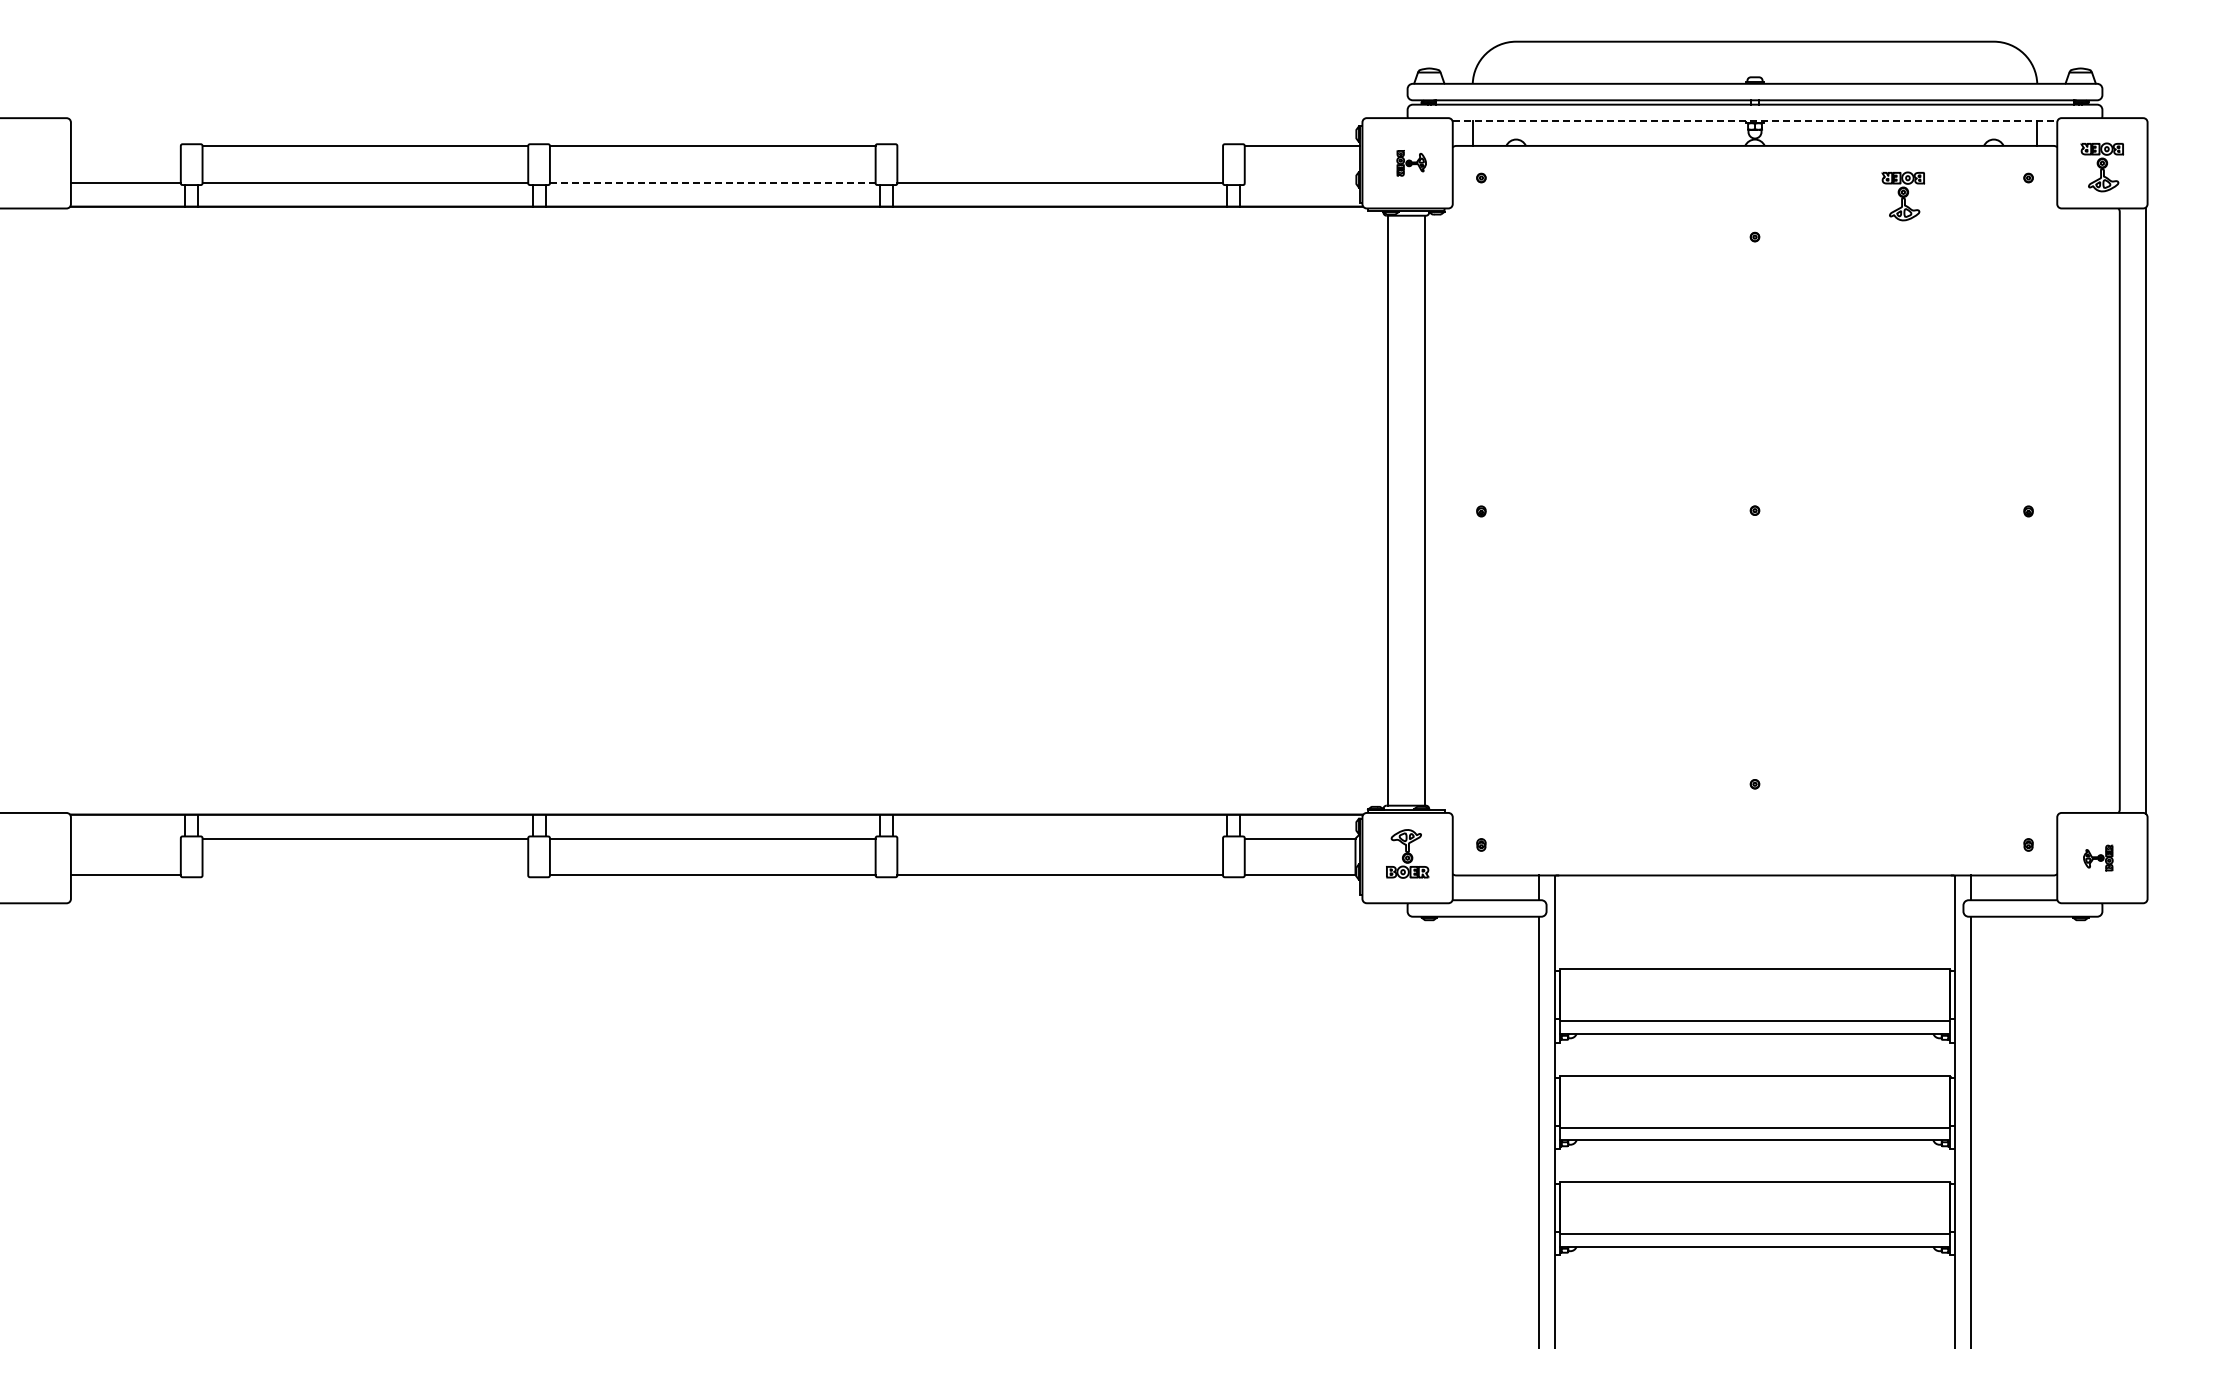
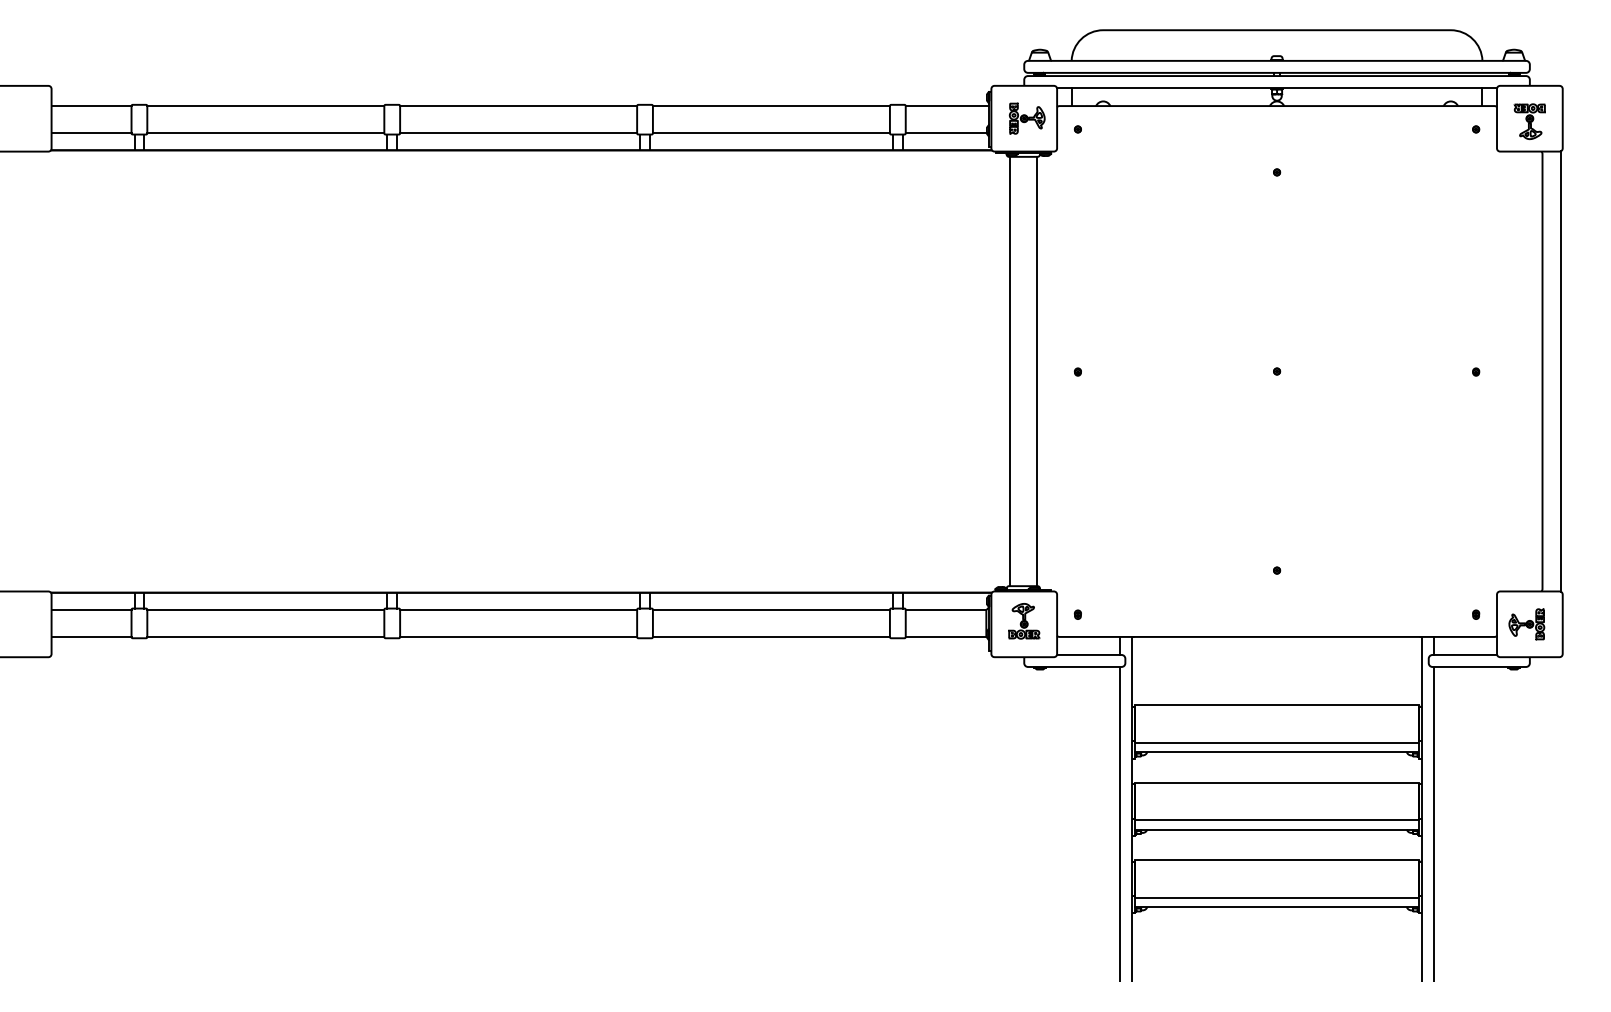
line: (1755, 121) -> (1277, 88), dashed -> solid
line: (125, 146) -> (91, 106), added
line: (1060, 146) -> (771, 106), added
part: (1411, 163) -> (1027, 118), size x1.67
line: (712, 182) -> (518, 132), dashed -> solid
line: (1300, 182) -> (946, 132), added
part: (1903, 196) -> (1385, 142), removed
line: (125, 838) -> (91, 610), added
line: (1060, 838) -> (771, 610), added
part: (2098, 857) -> (1527, 623), size x1.67
line: (365, 875) -> (265, 636), added

